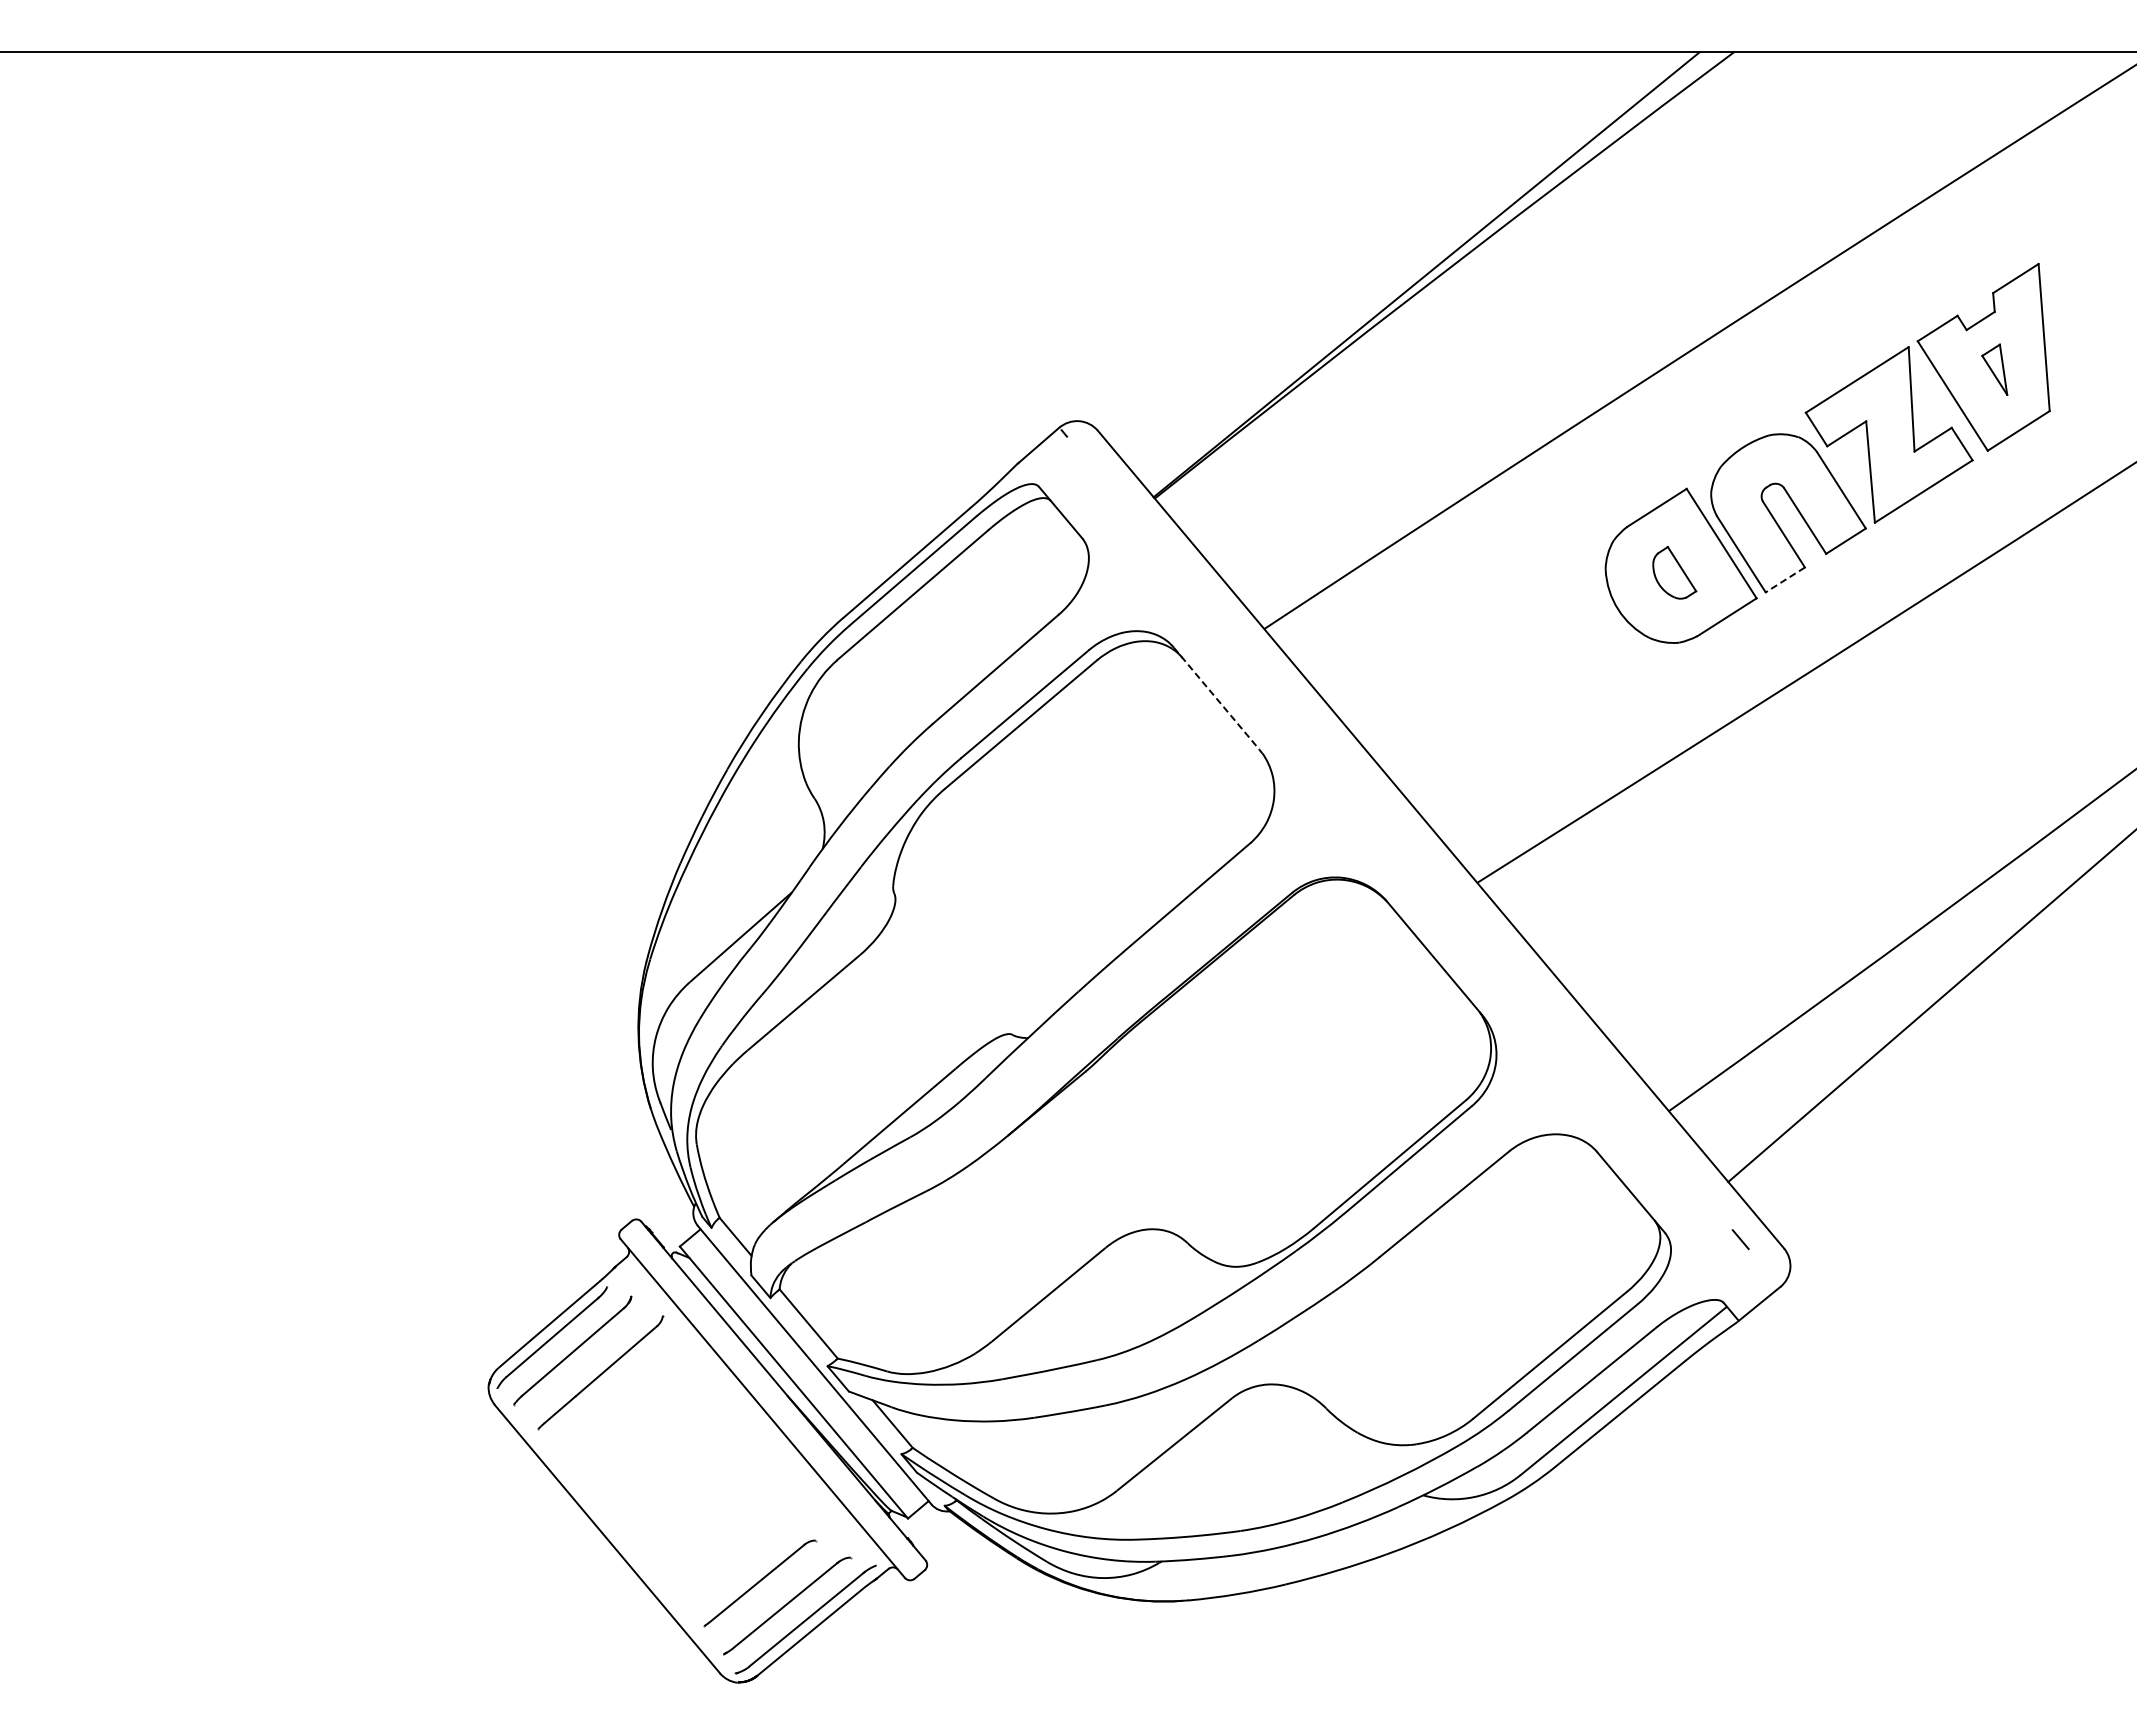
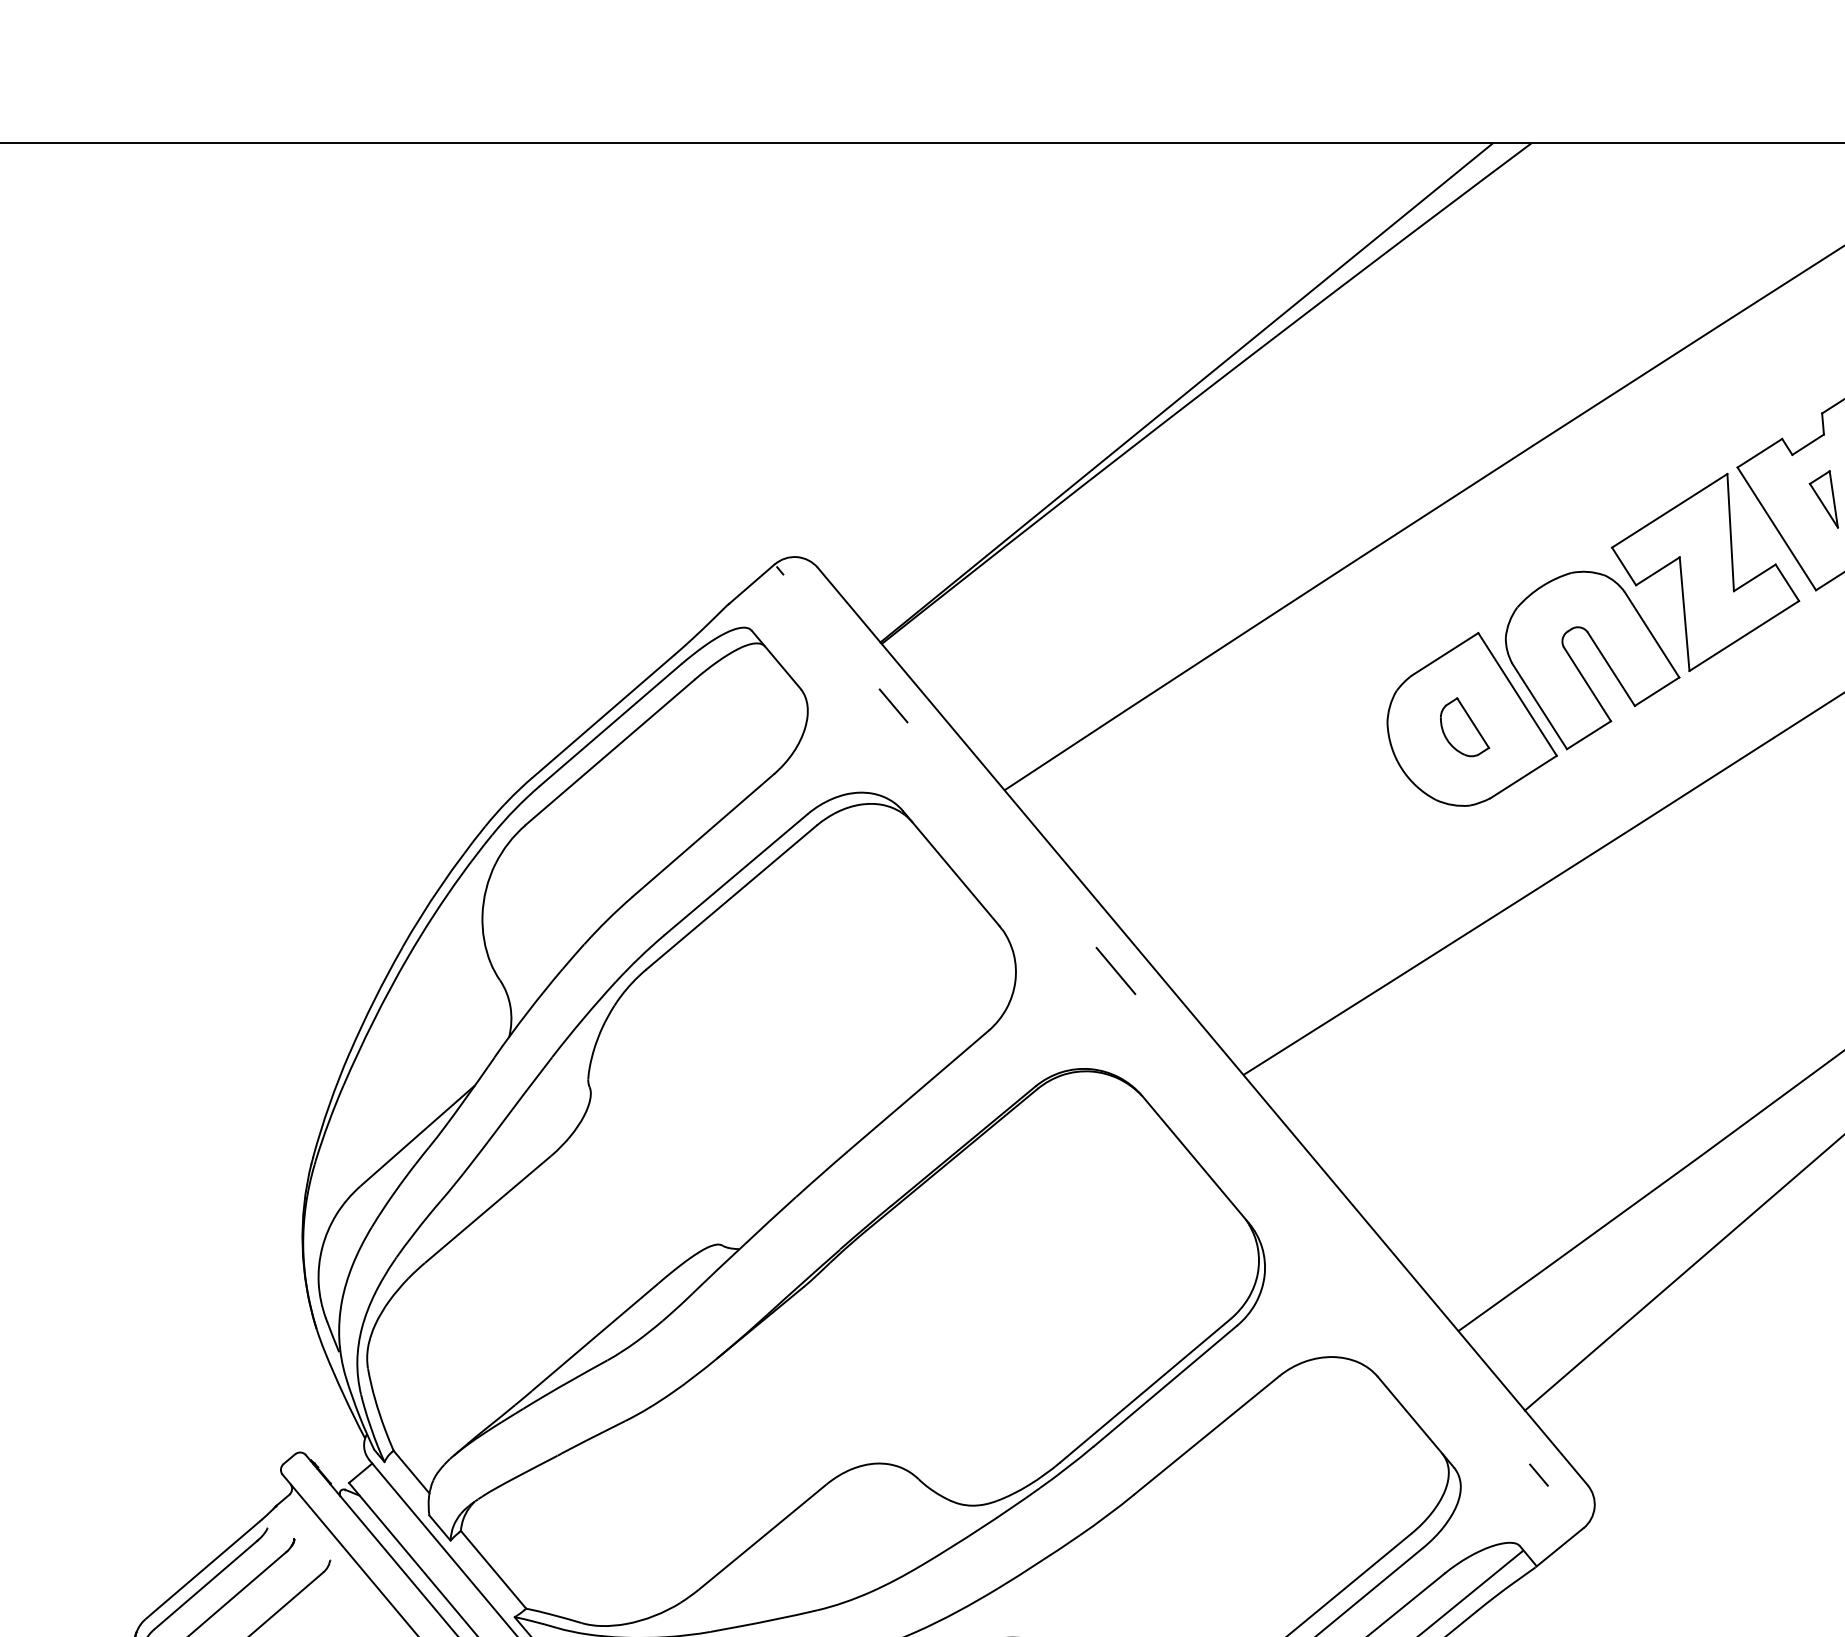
line: (1165, 553) -> (893, 705), added
line: (1784, 580) -> (1588, 735), dashed -> solid
line: (1216, 698) -> (950, 868), dashed -> solid
line: (1363, 789) -> (1115, 970), added

